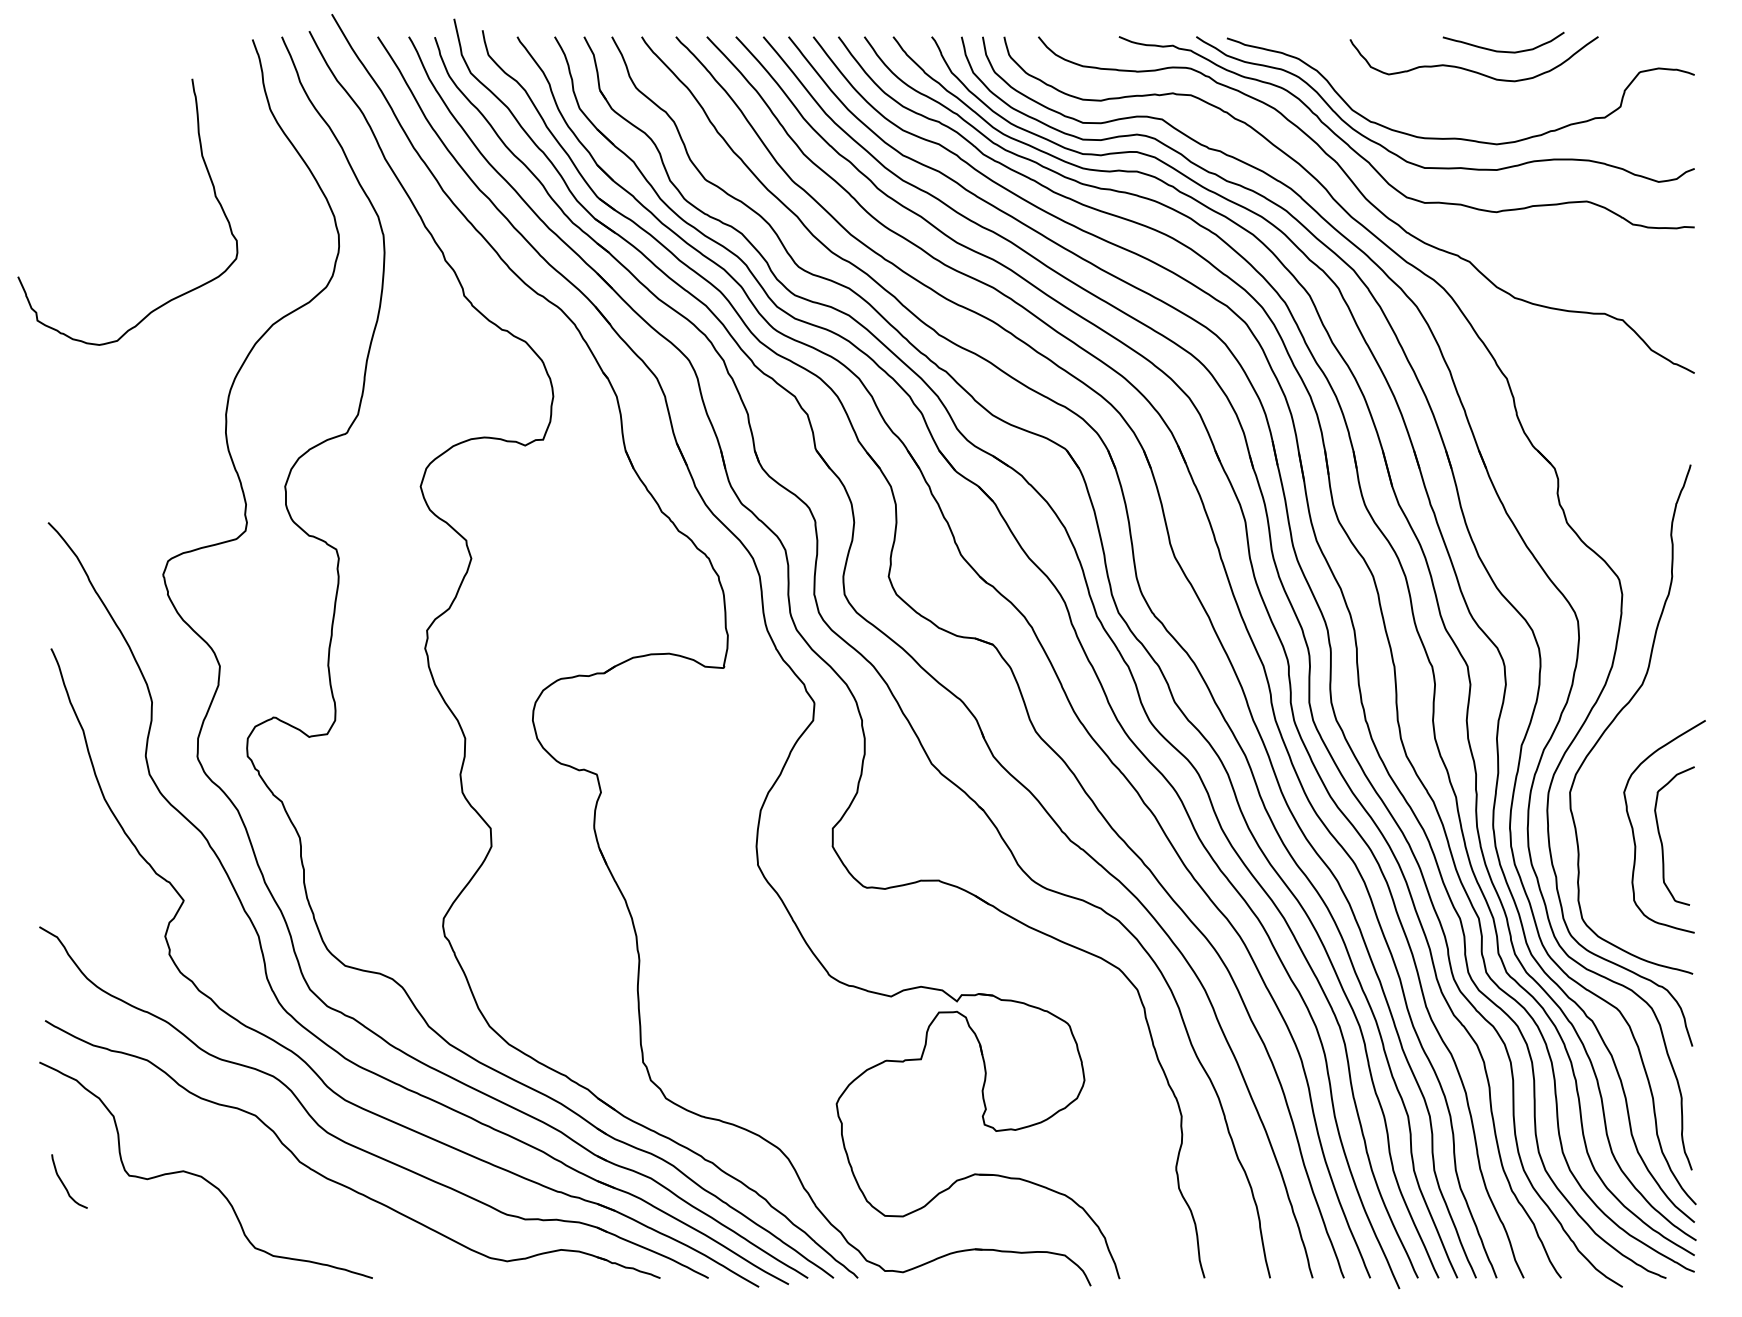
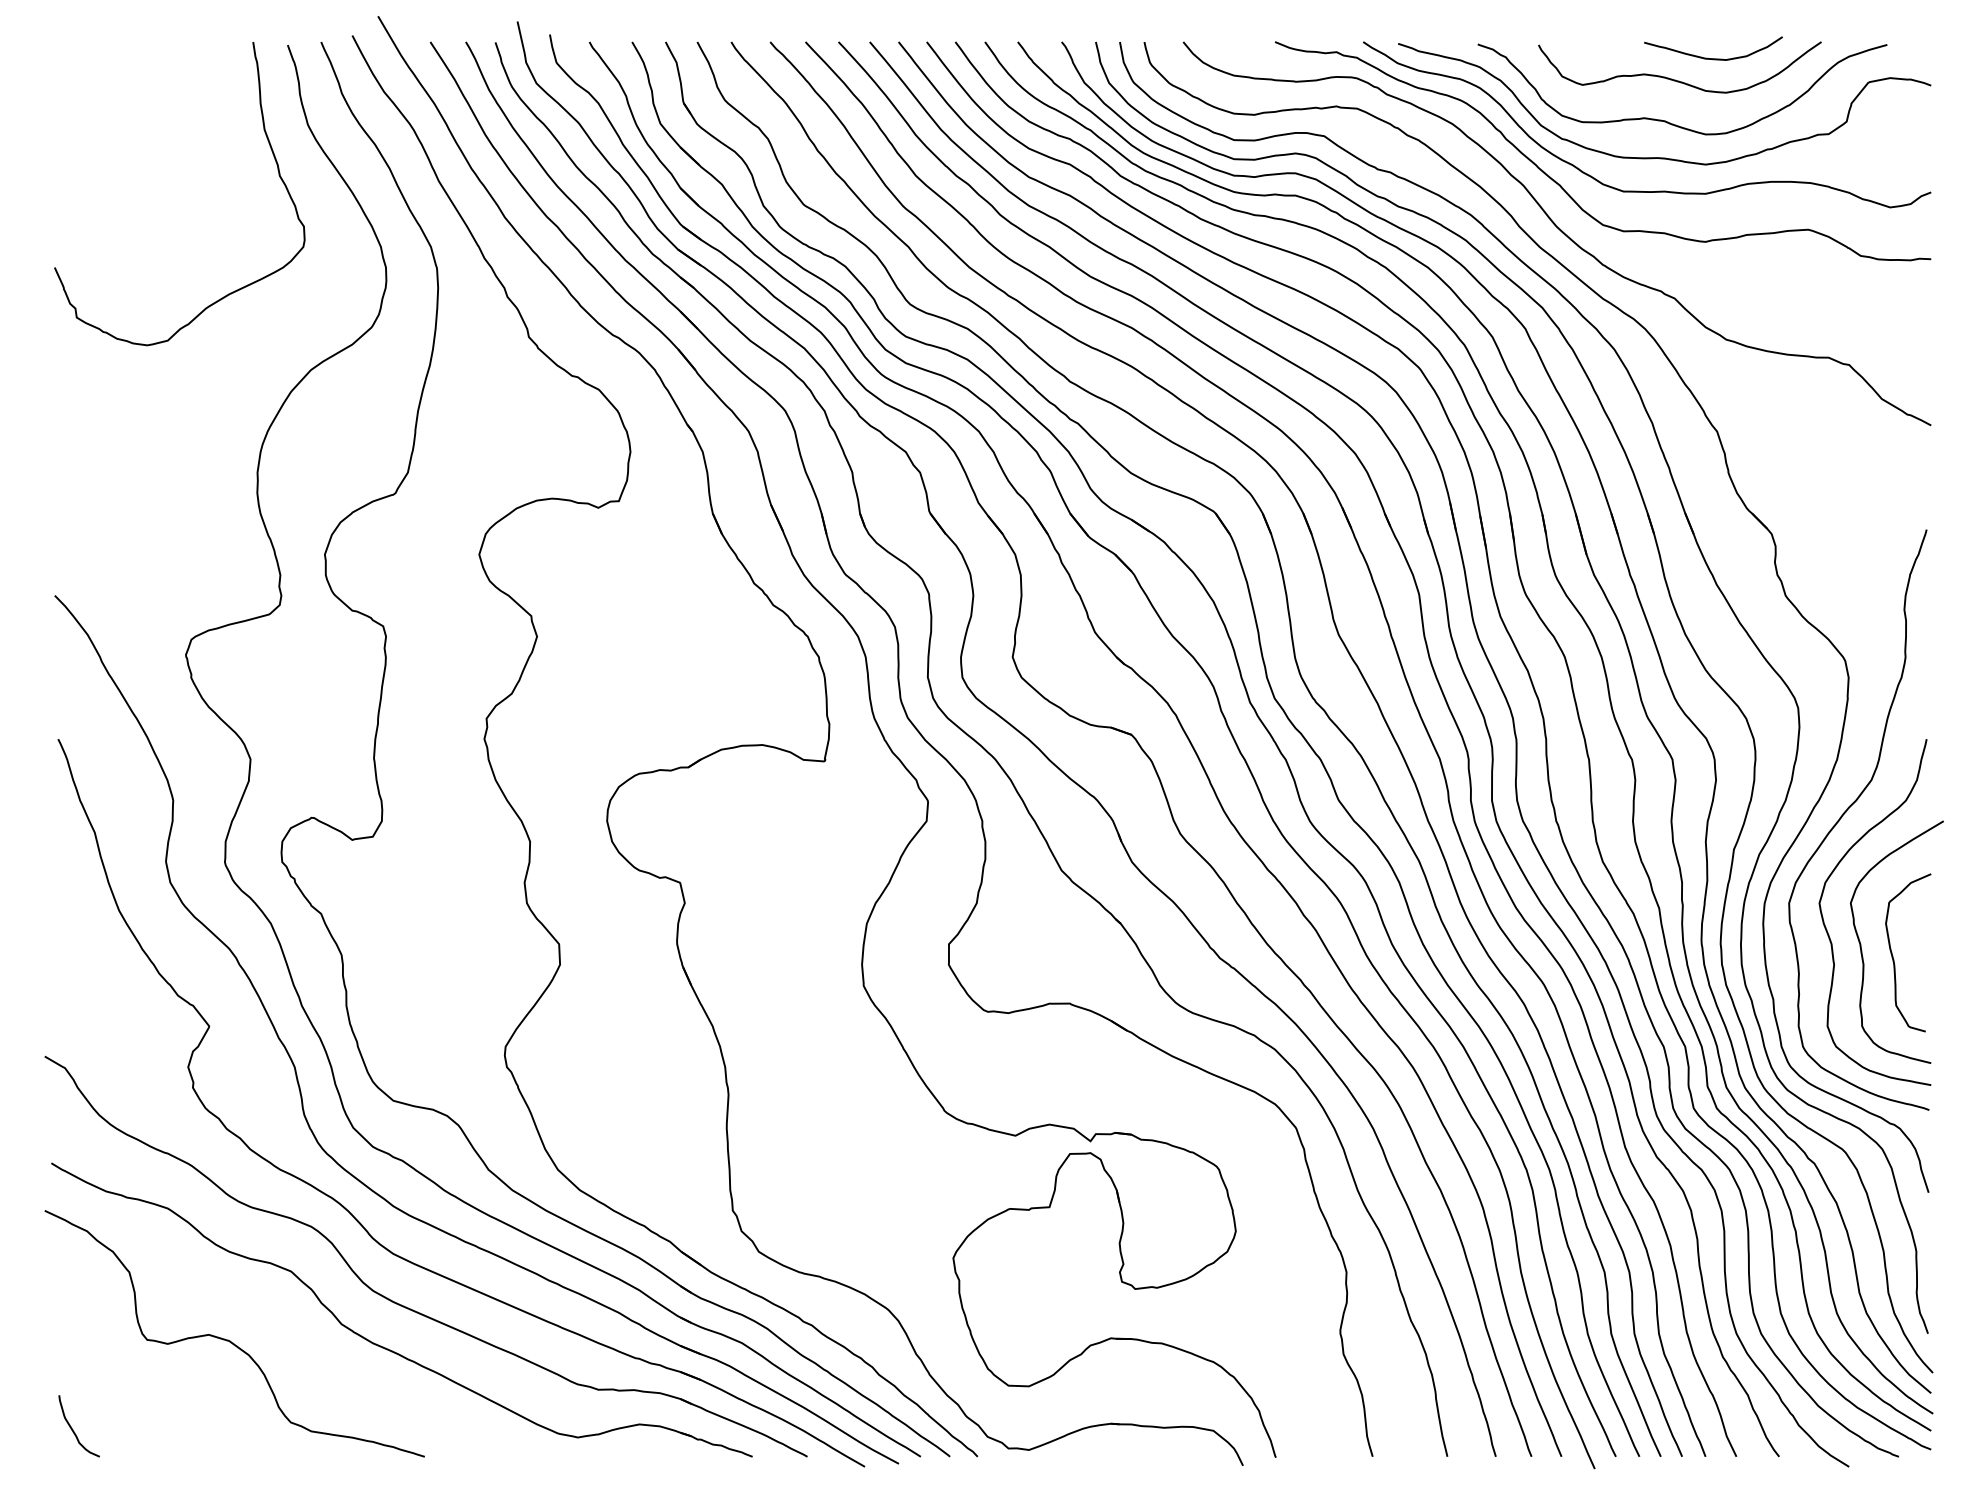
curve: (1464, 106) -> (1668, 121), added
curve: (210, 181) -> (273, 159), moved
curve: (1603, 814) -> (1827, 928), added
curve: (65, 1185) -> (74, 1430), moved

